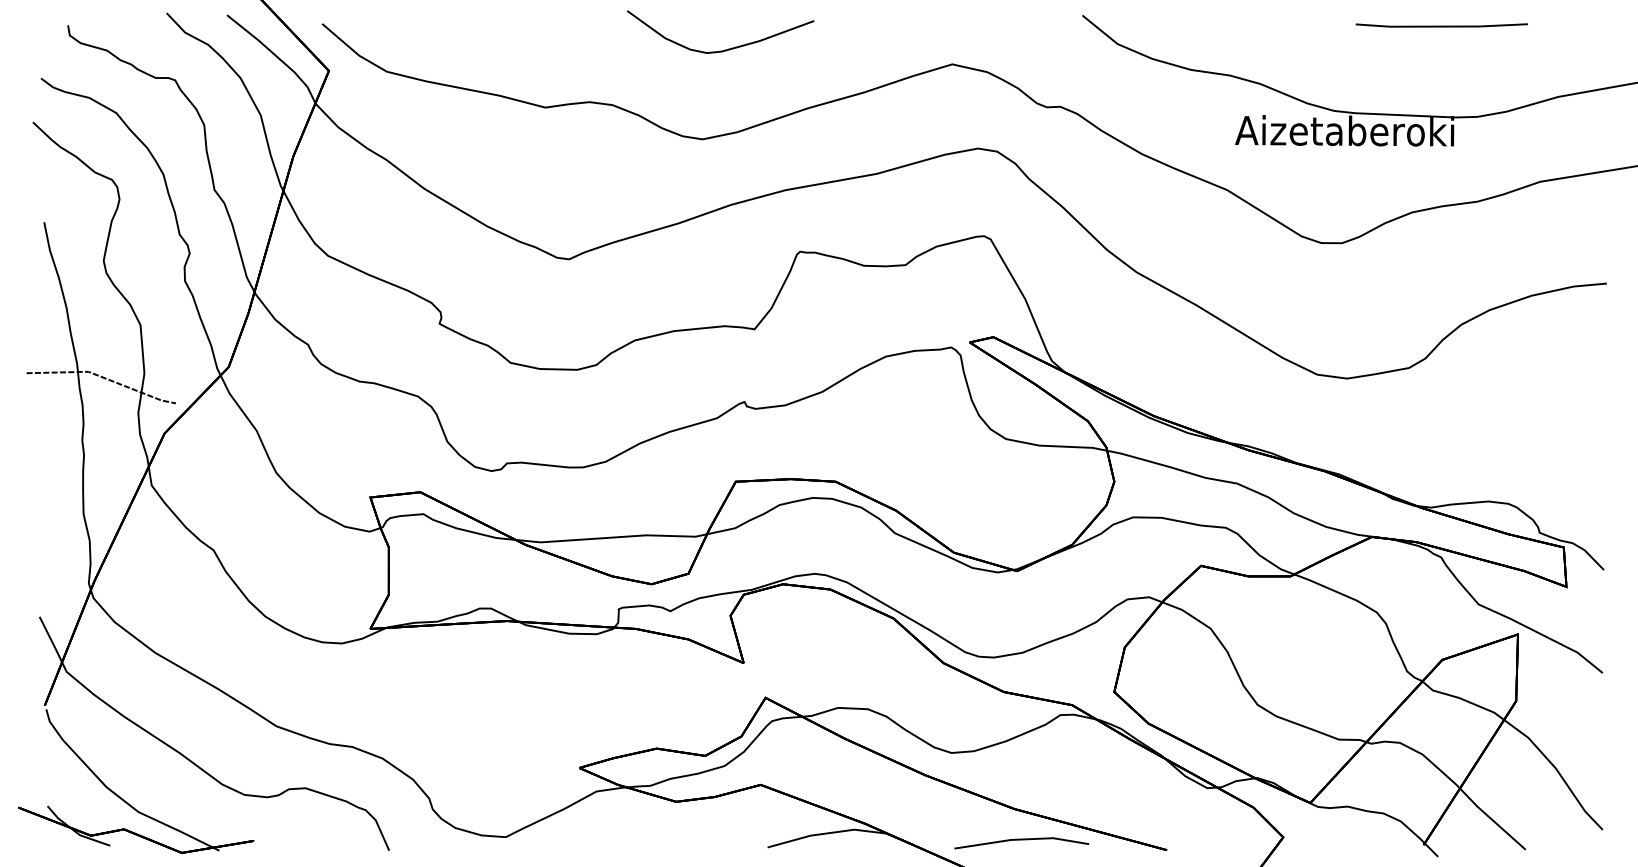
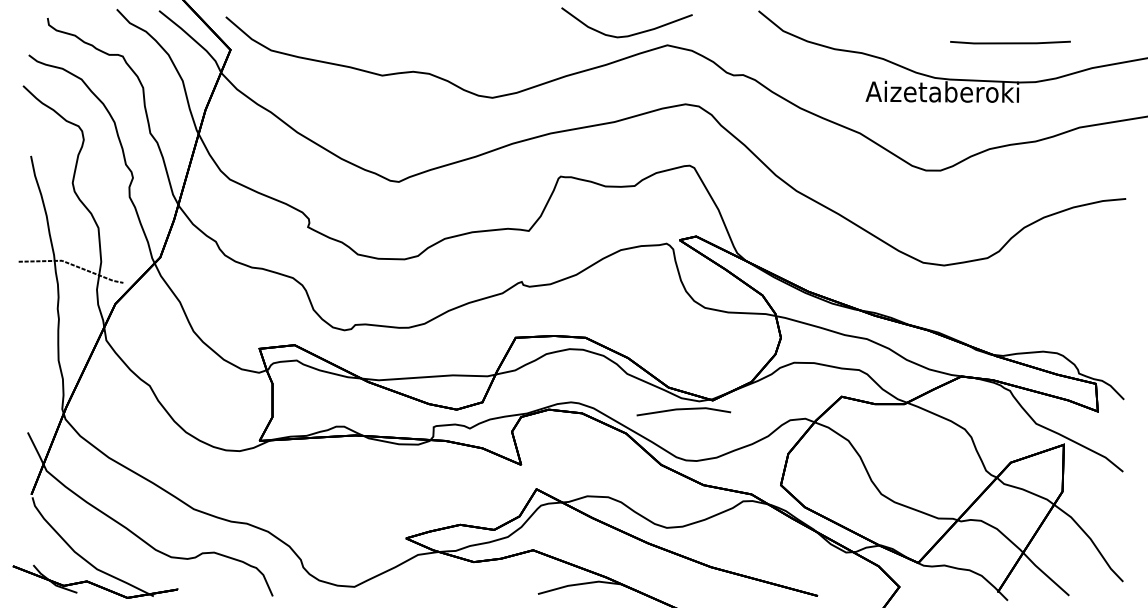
line: (1441, 25) -> (1010, 42), moved
curve: (724, 49) -> (629, 34), moved
line: (1021, 840) -> (683, 409), moved

